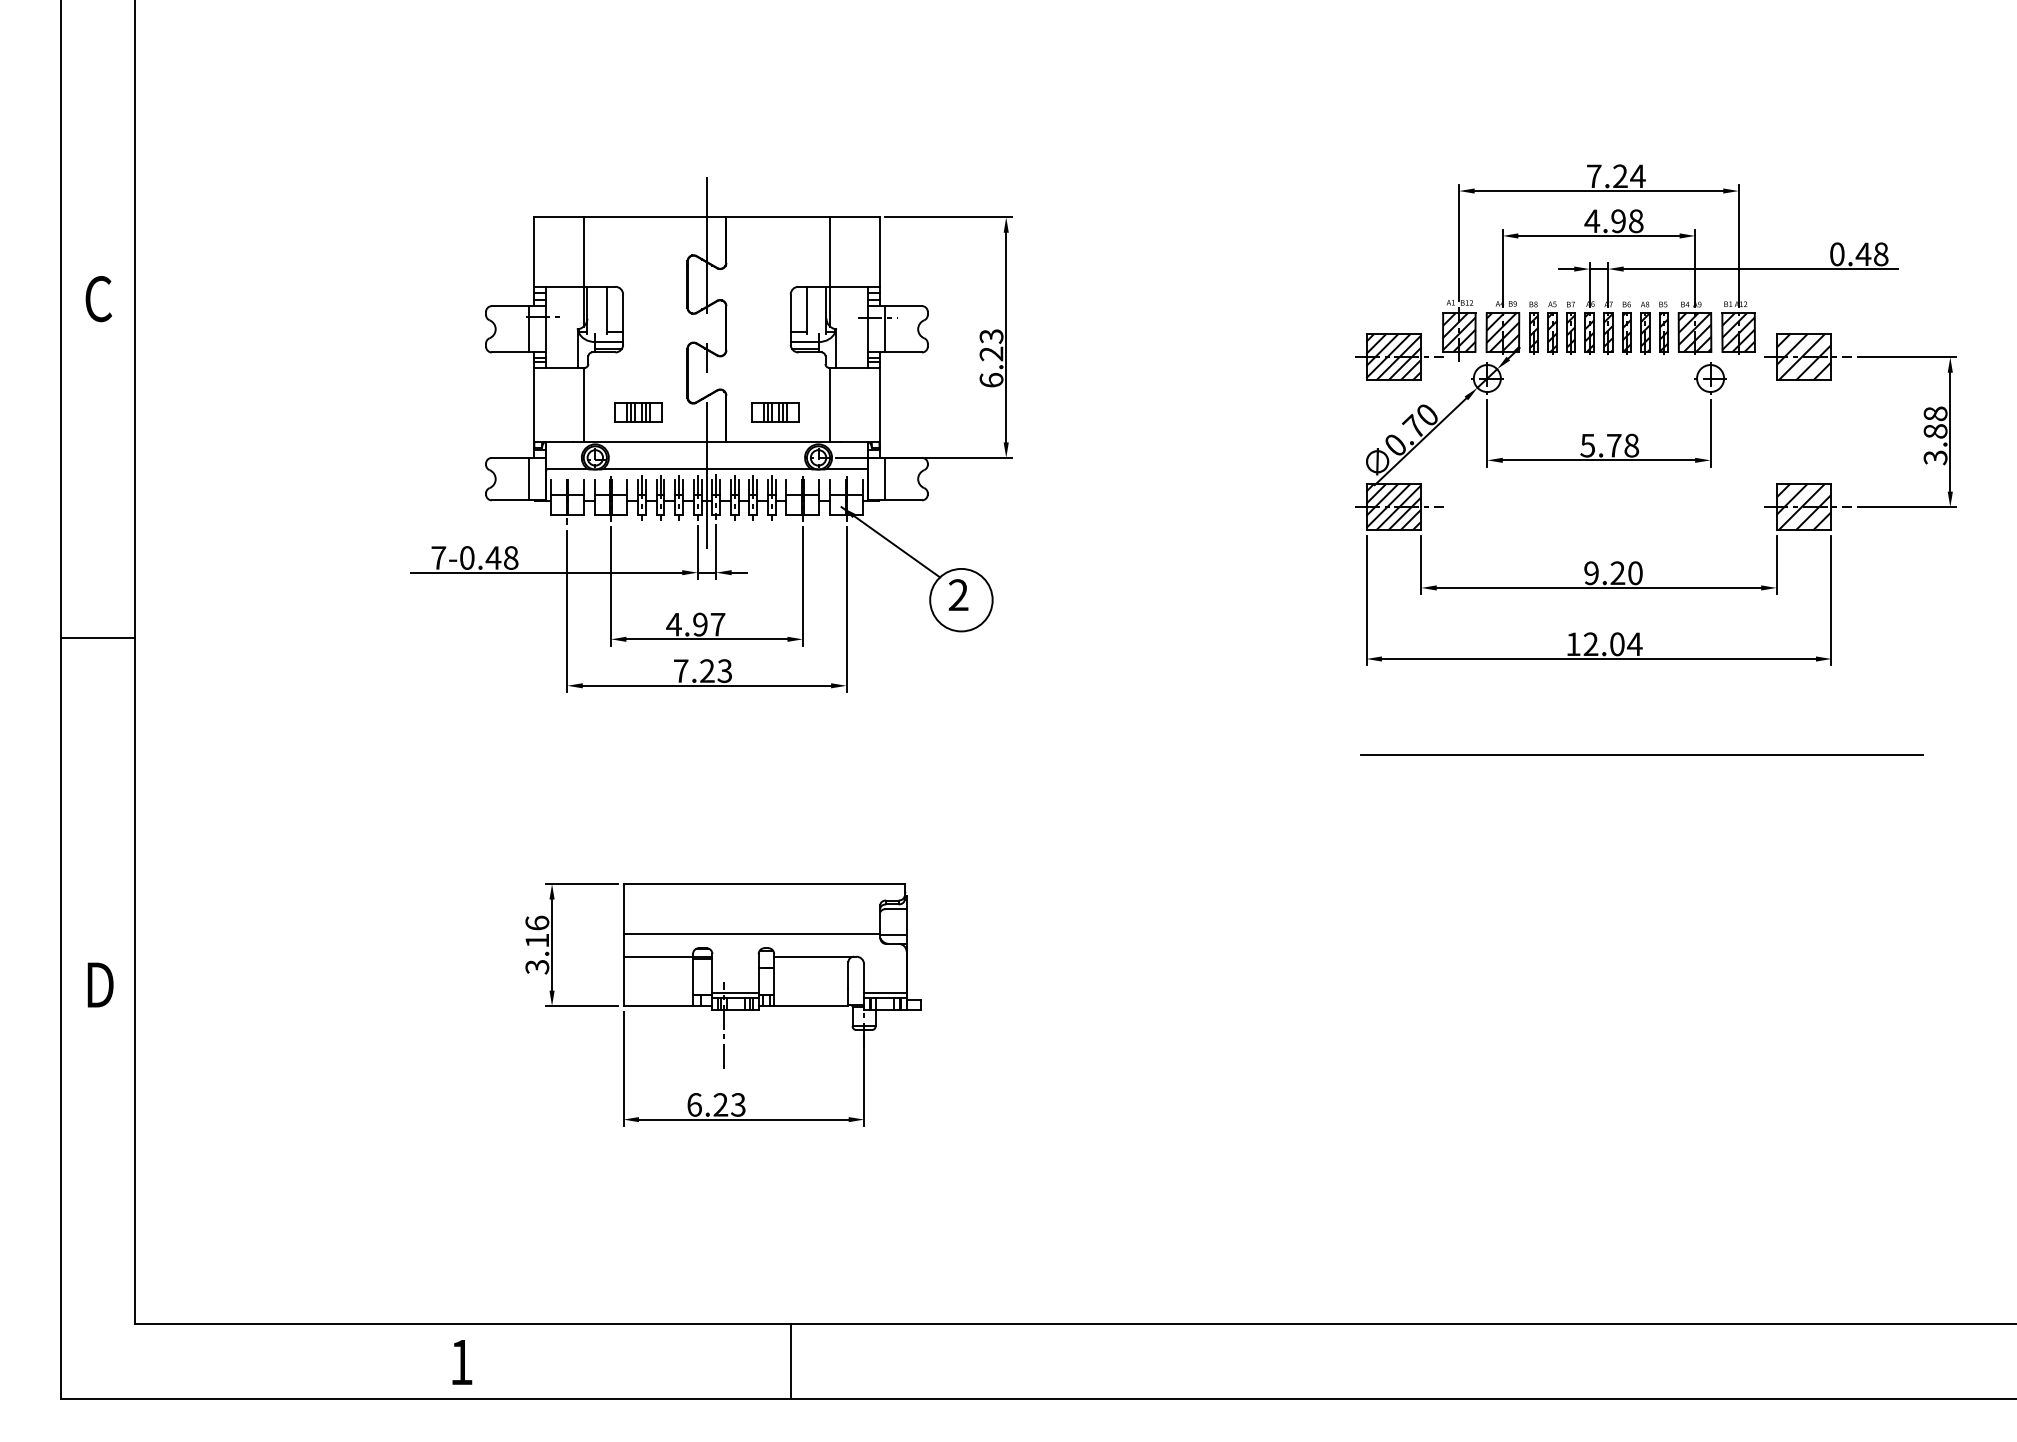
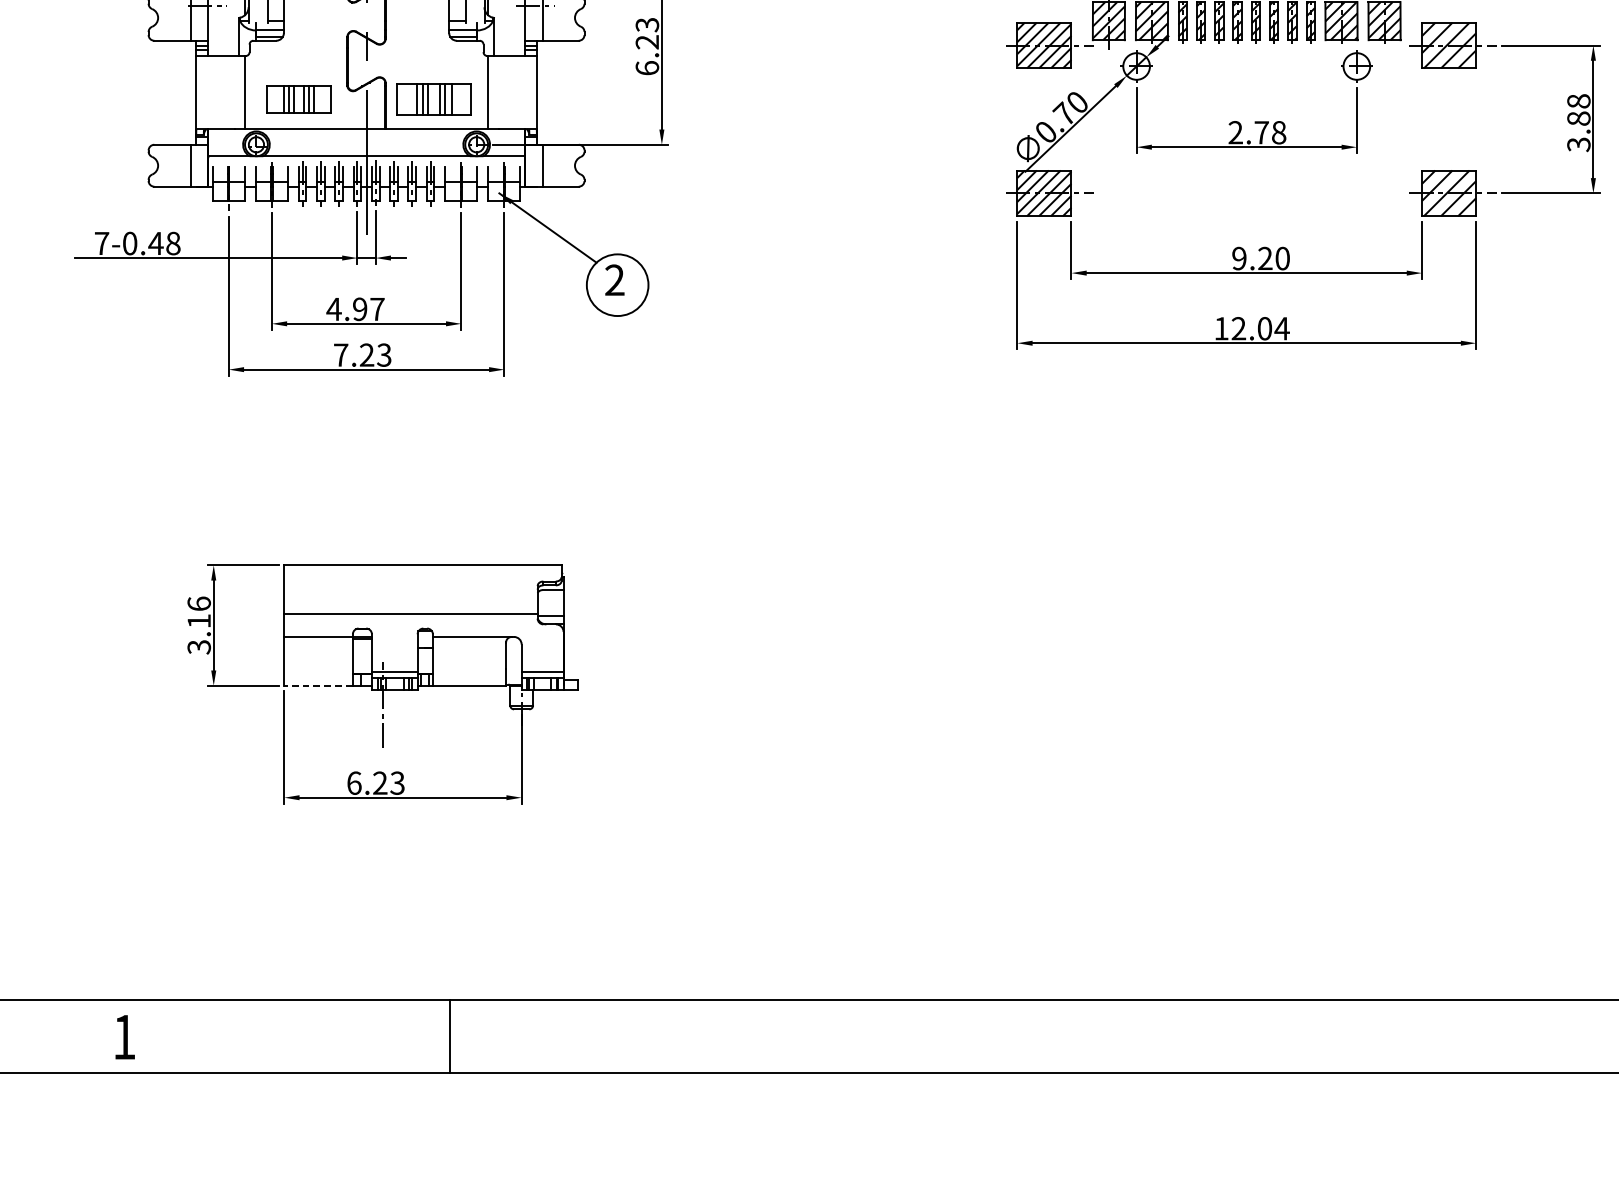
part: (638, 412) -> (299, 100), size x1.4
part: (775, 412) -> (434, 100), size x1.6
text: (1587, 445) -> (1235, 132), 5.78 -> 2.78
line: (1642, 755) -> (1289, 438), removed
line: (658, 1006) -> (318, 686), solid -> dashed

